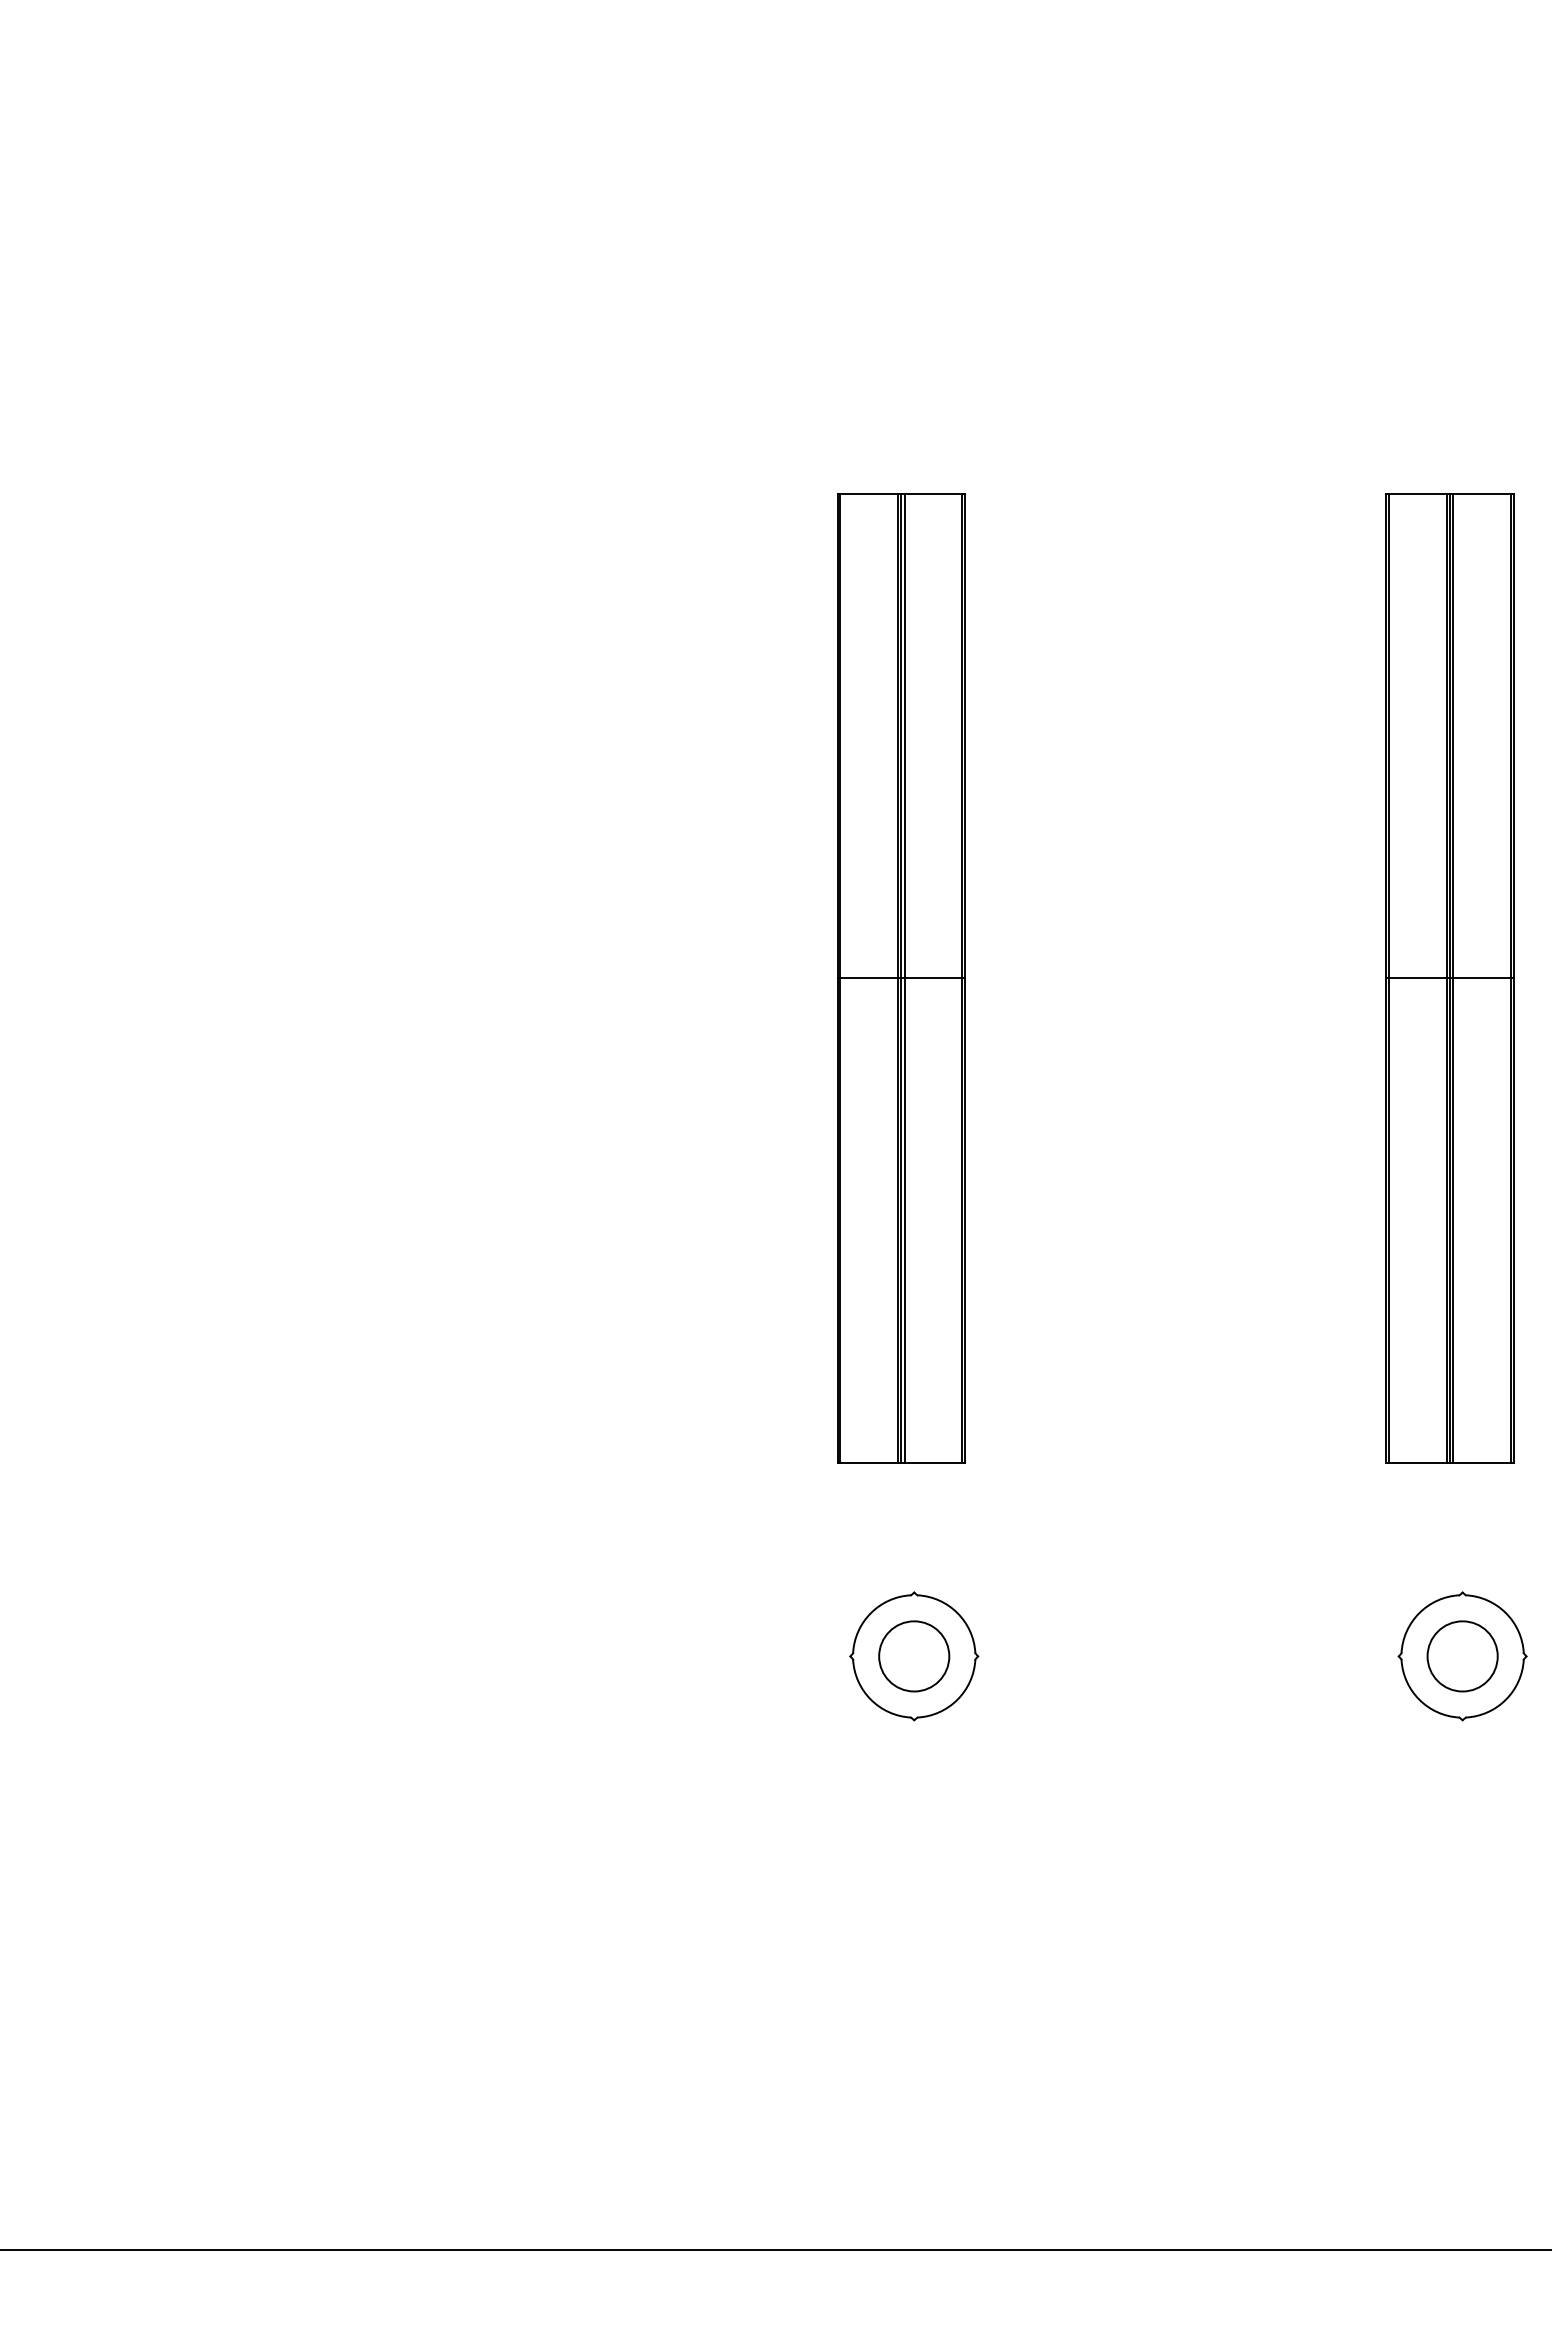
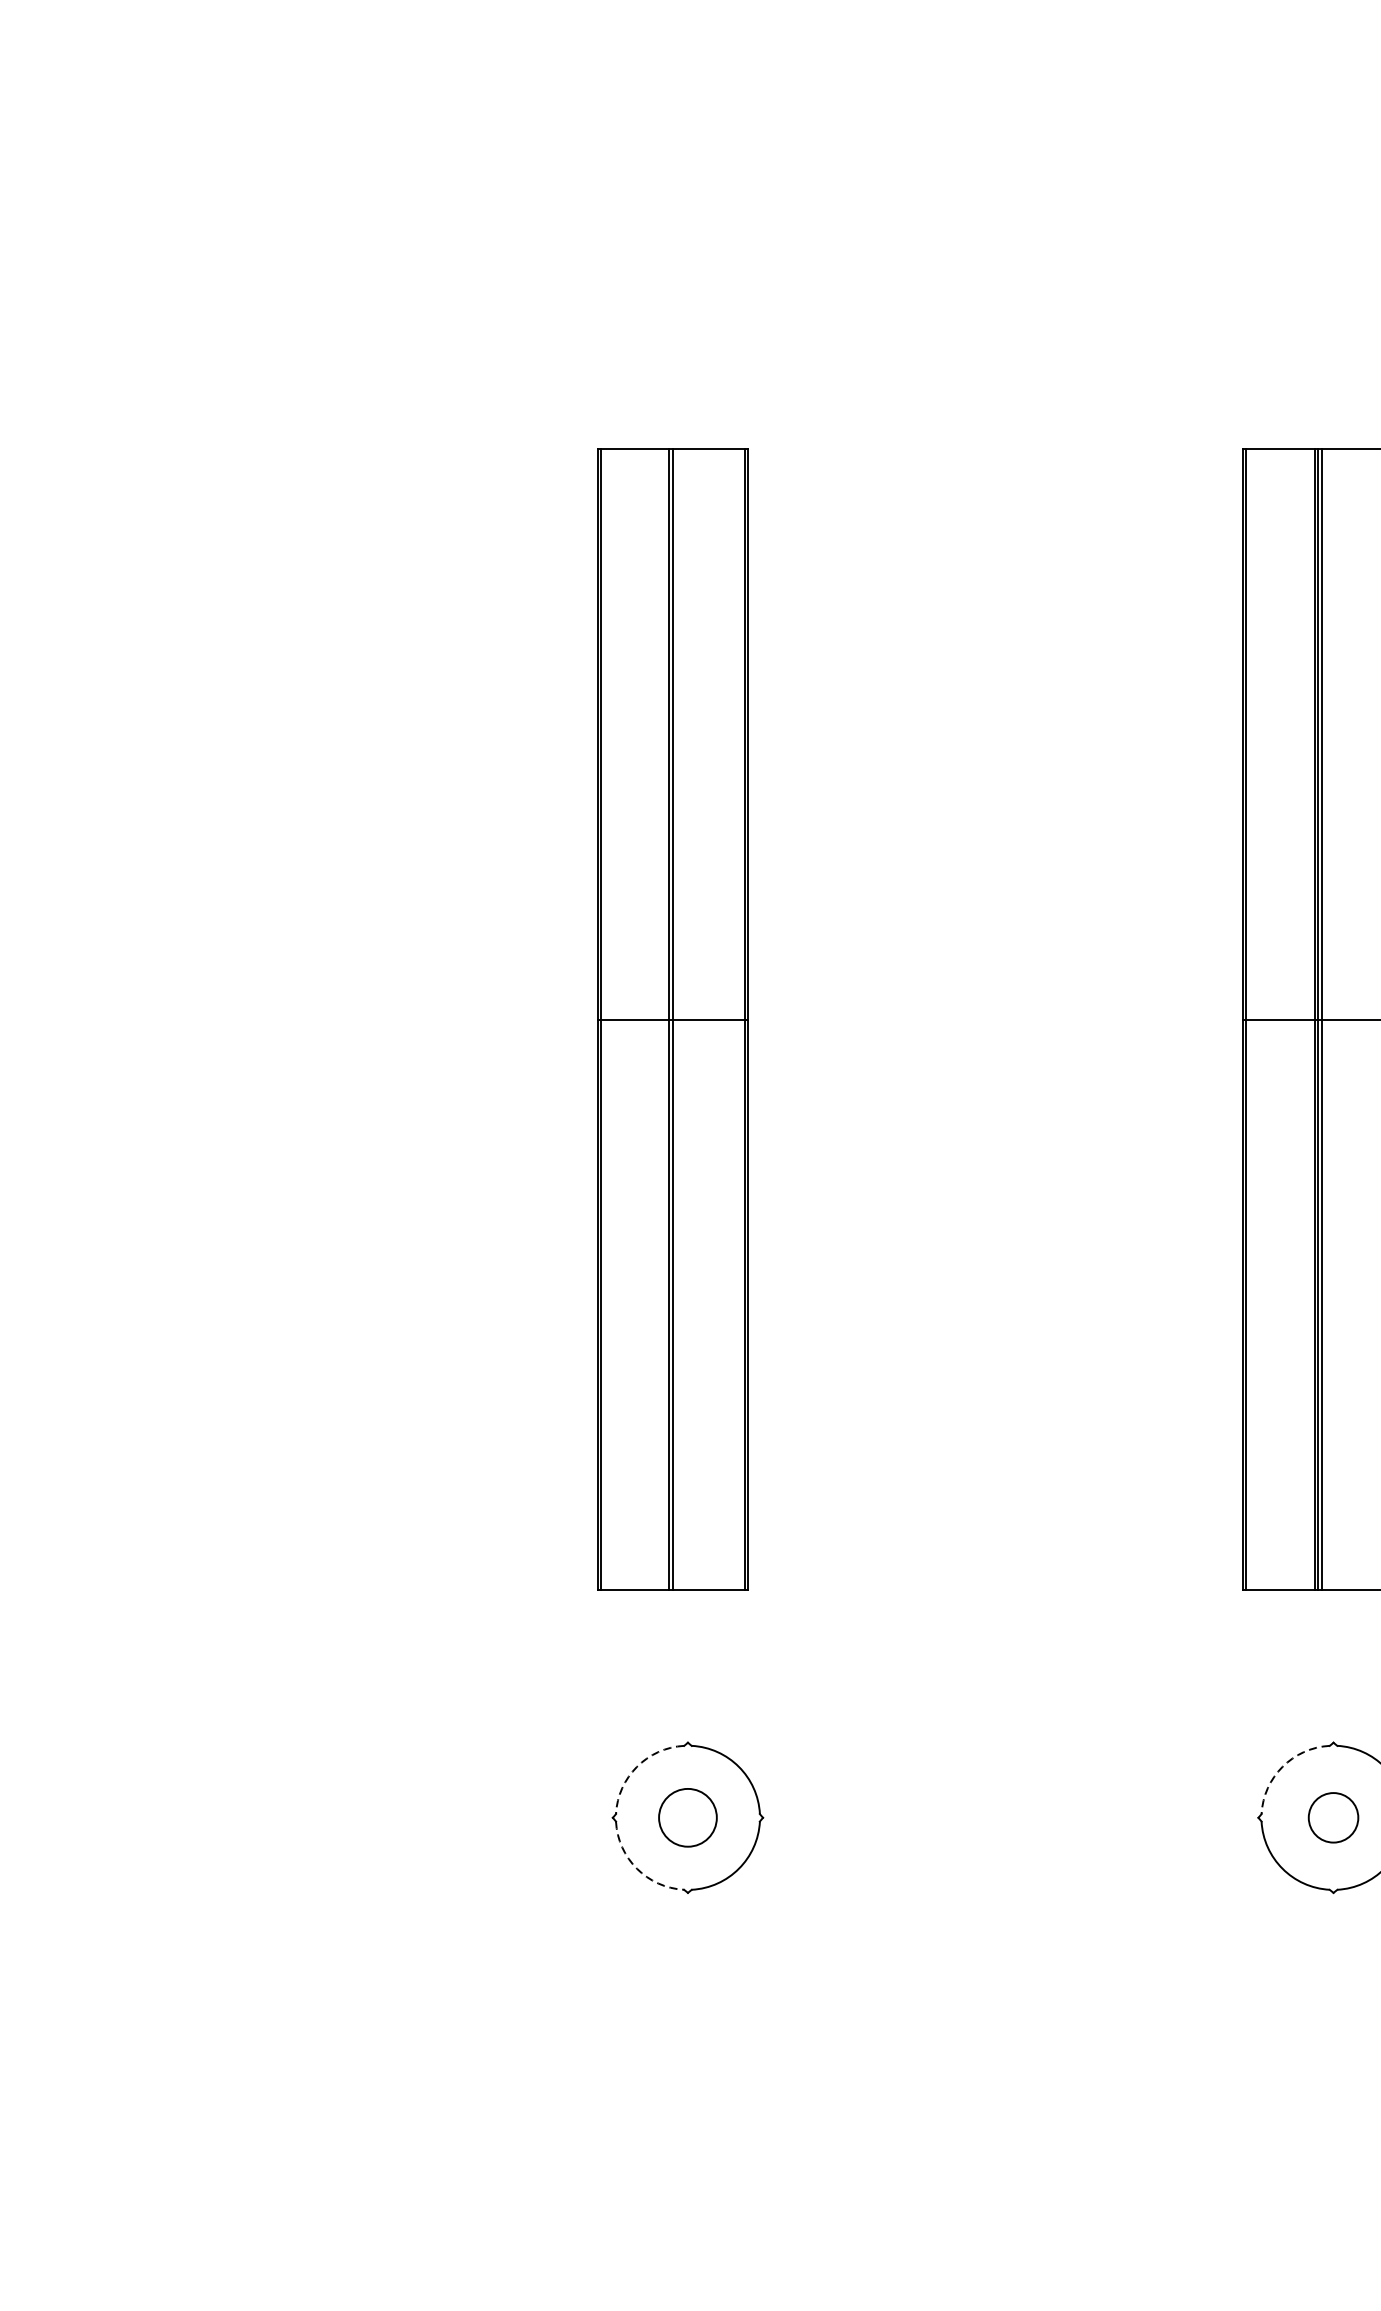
line: (904, 977) -> (676, 1018), removed
arc: (870, 1613) -> (636, 1767), solid -> dashed
arc: (1419, 1613) -> (1282, 1767), solid -> dashed
circle: (914, 1656) -> (688, 1817), size x0.7
circle: (1462, 1656) -> (1333, 1817), size x0.6
arc: (870, 1699) -> (636, 1868), solid -> dashed

